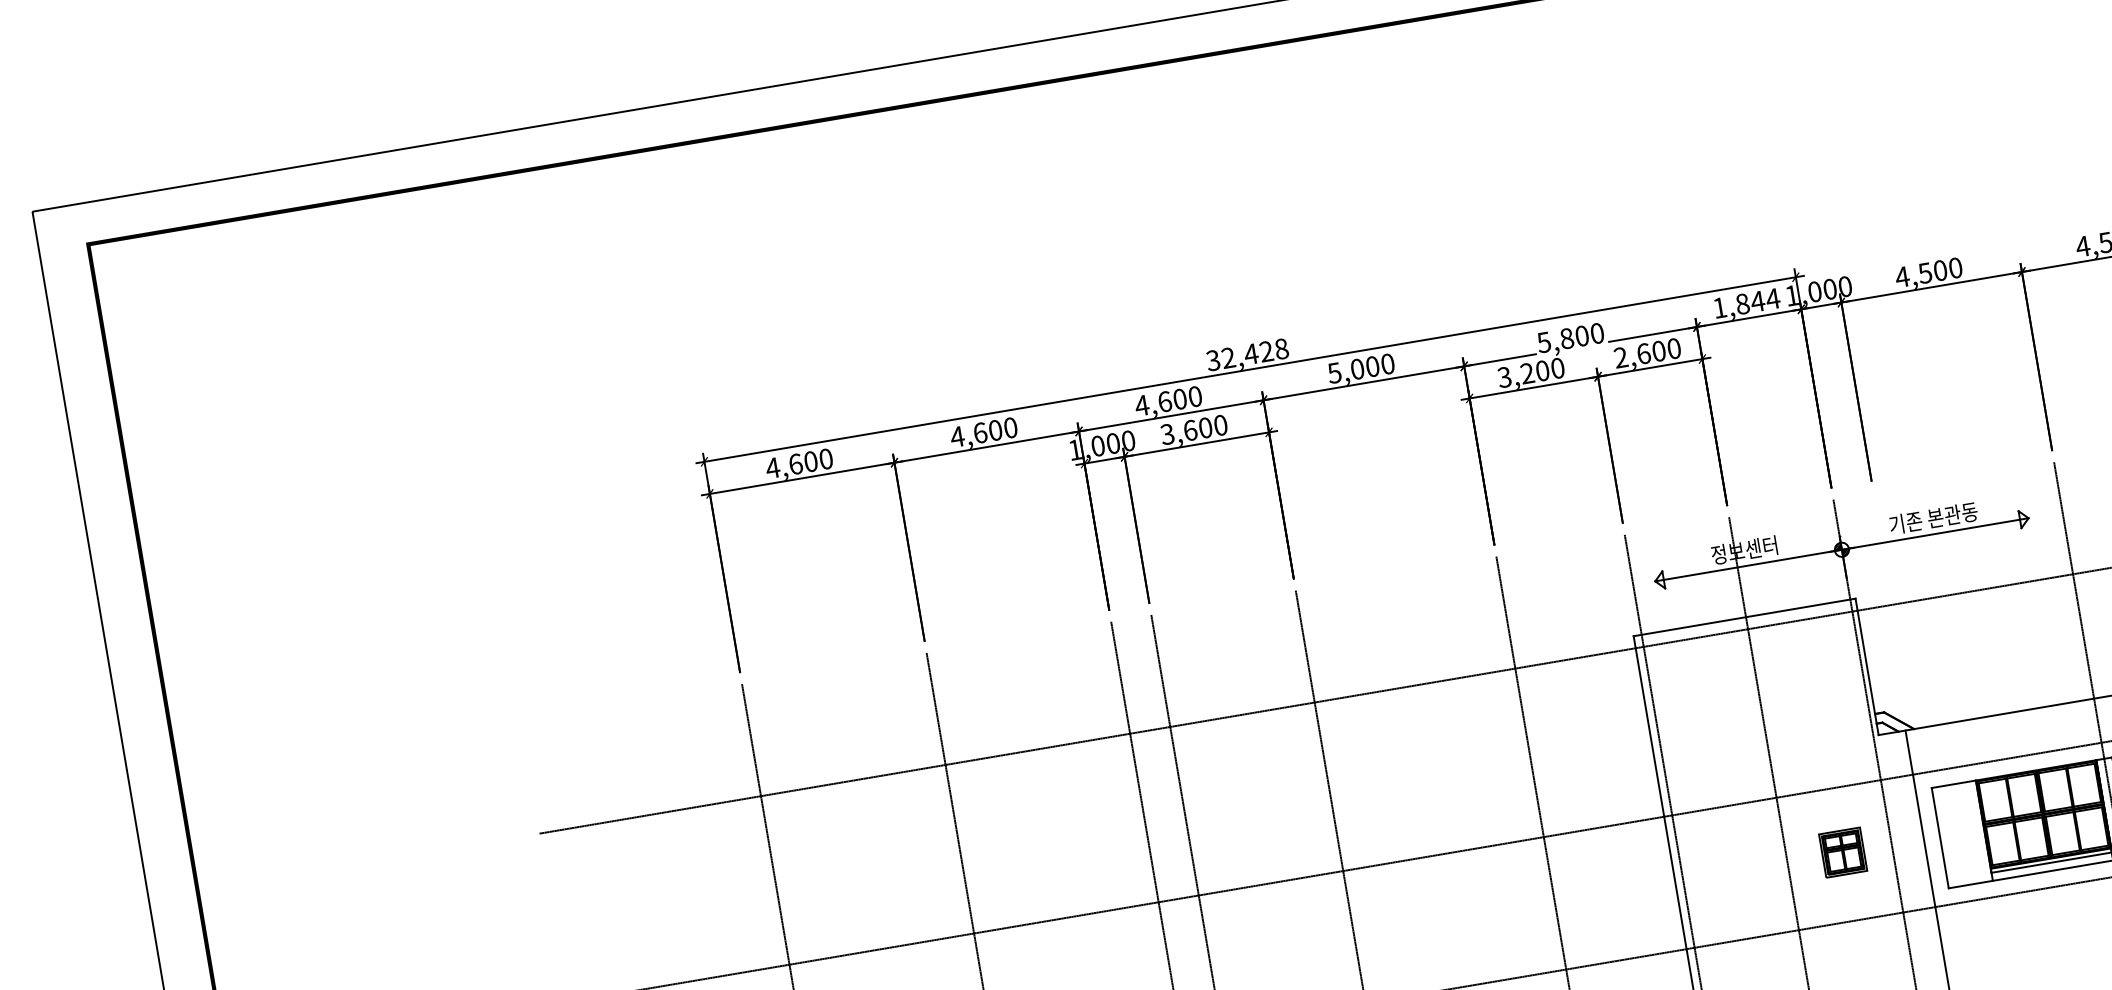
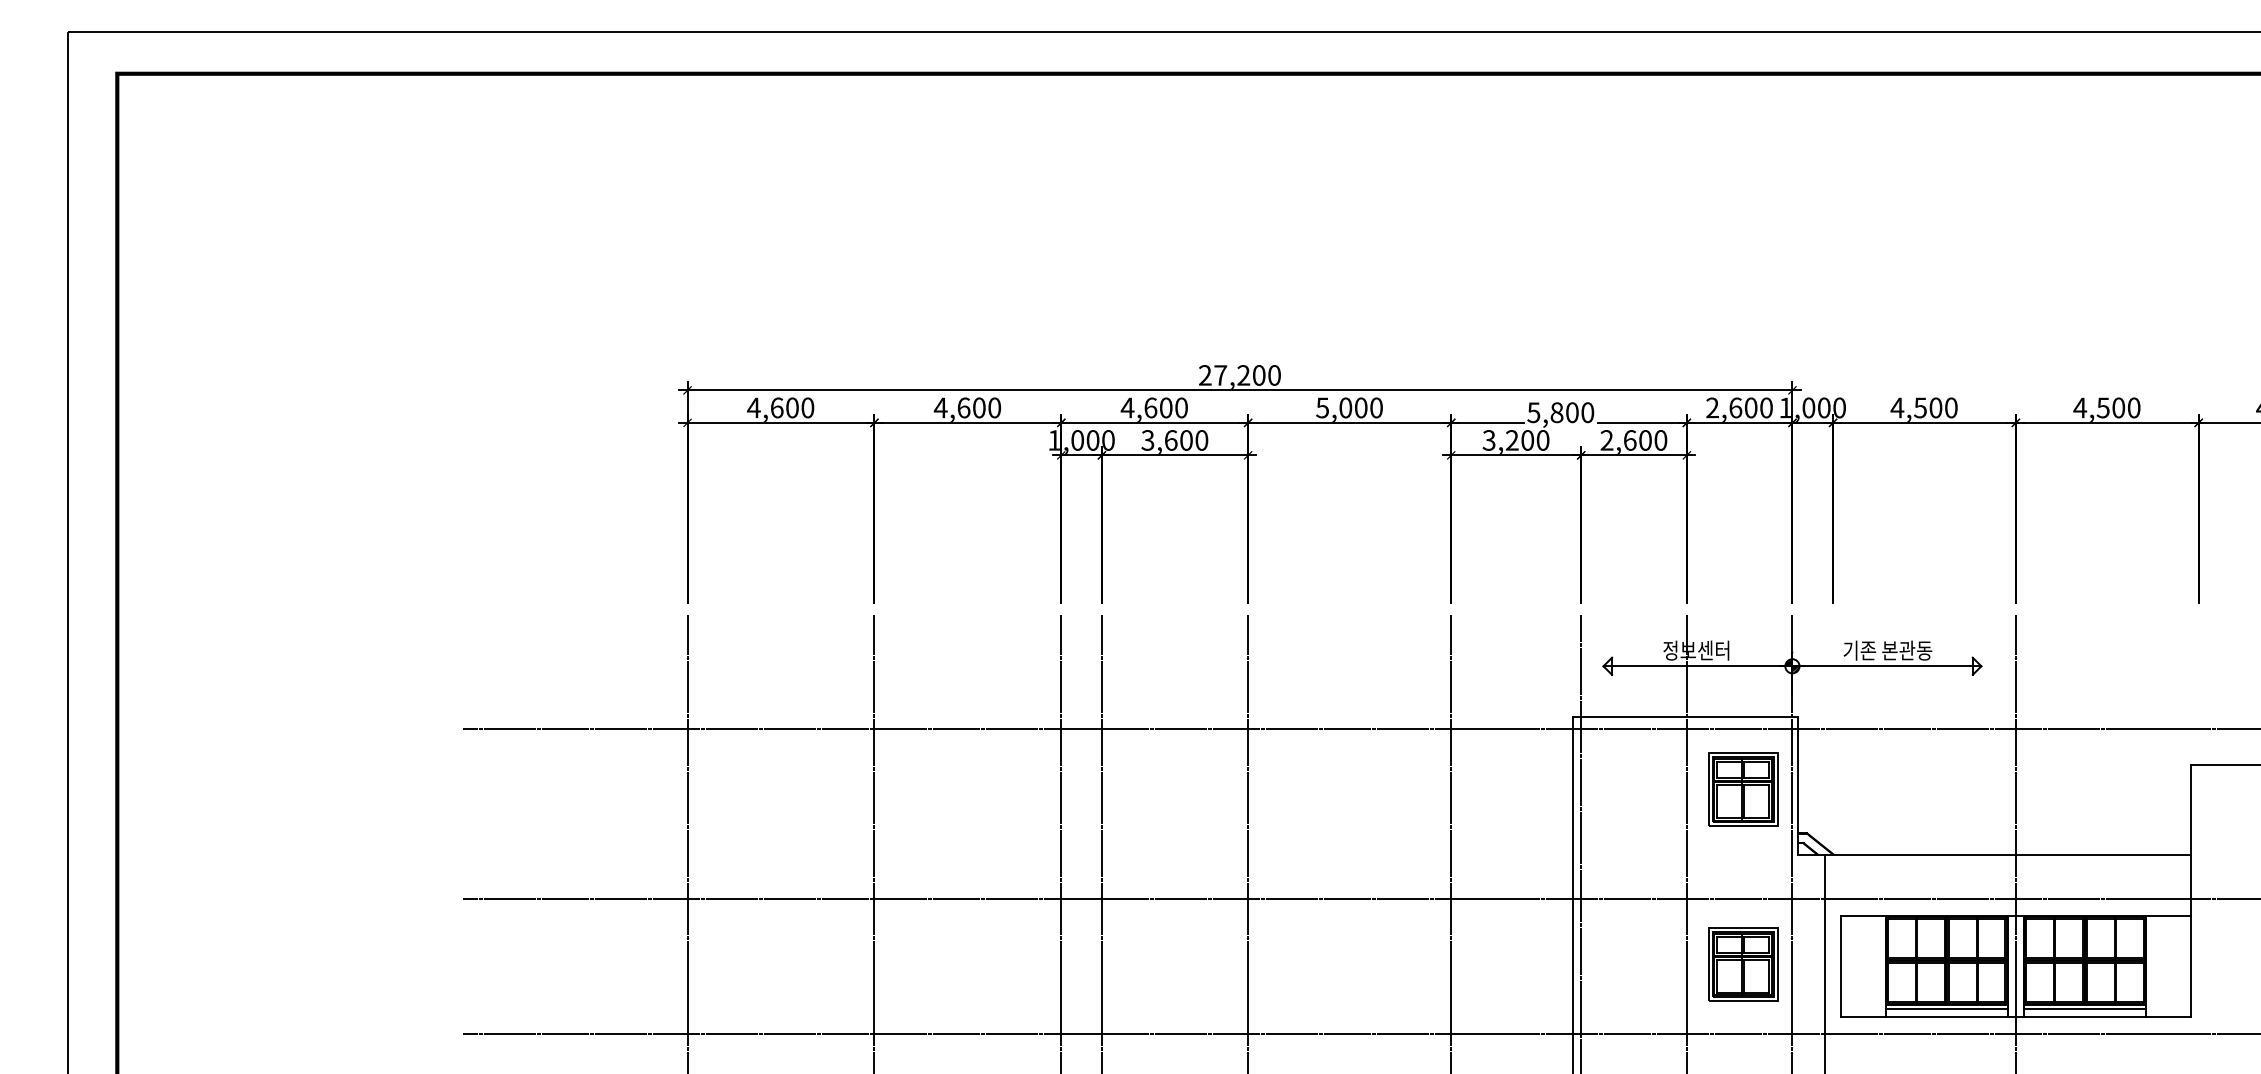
text: (1746, 303) -> (1739, 407), 1,844 -> 2,600
text: (1247, 354) -> (1239, 375), 32,428 -> 27,200
part: (1814, 679) -> (1743, 789), added
part: (1843, 852) -> (1743, 964), size x1.67

